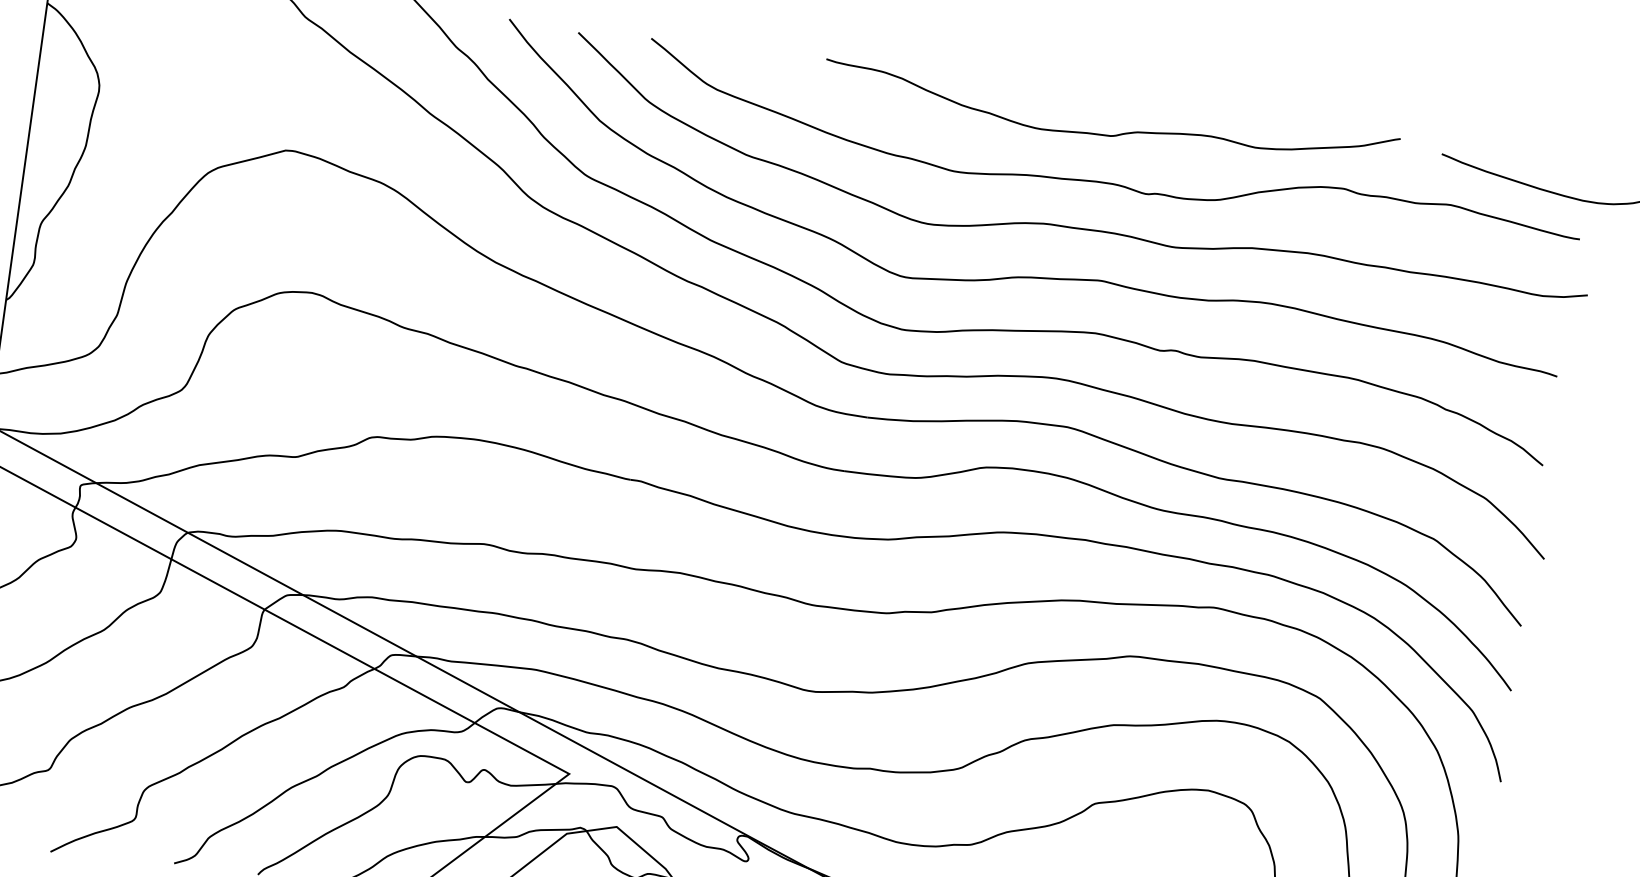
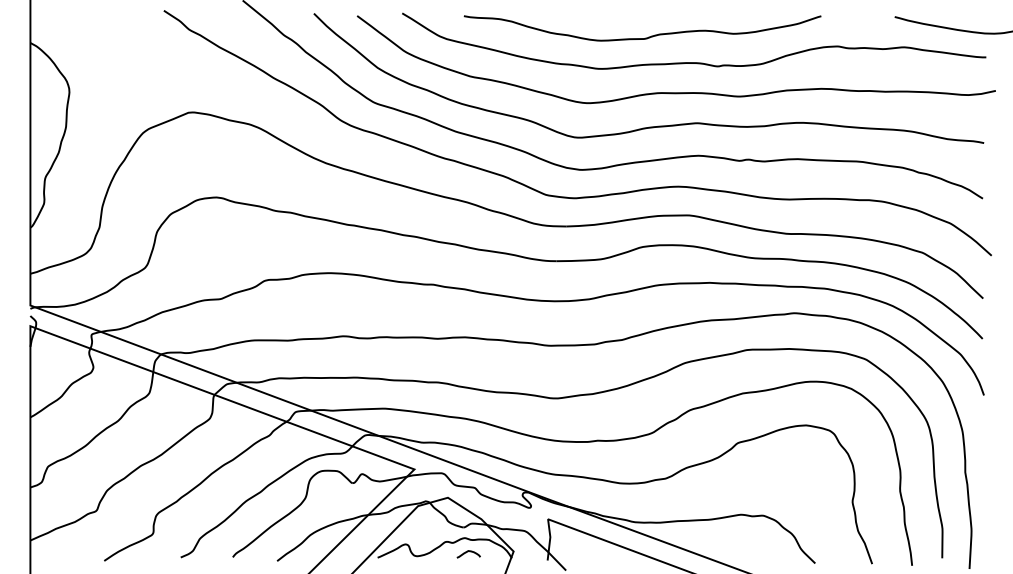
curve: (1113, 133) -> (645, 37), moved

